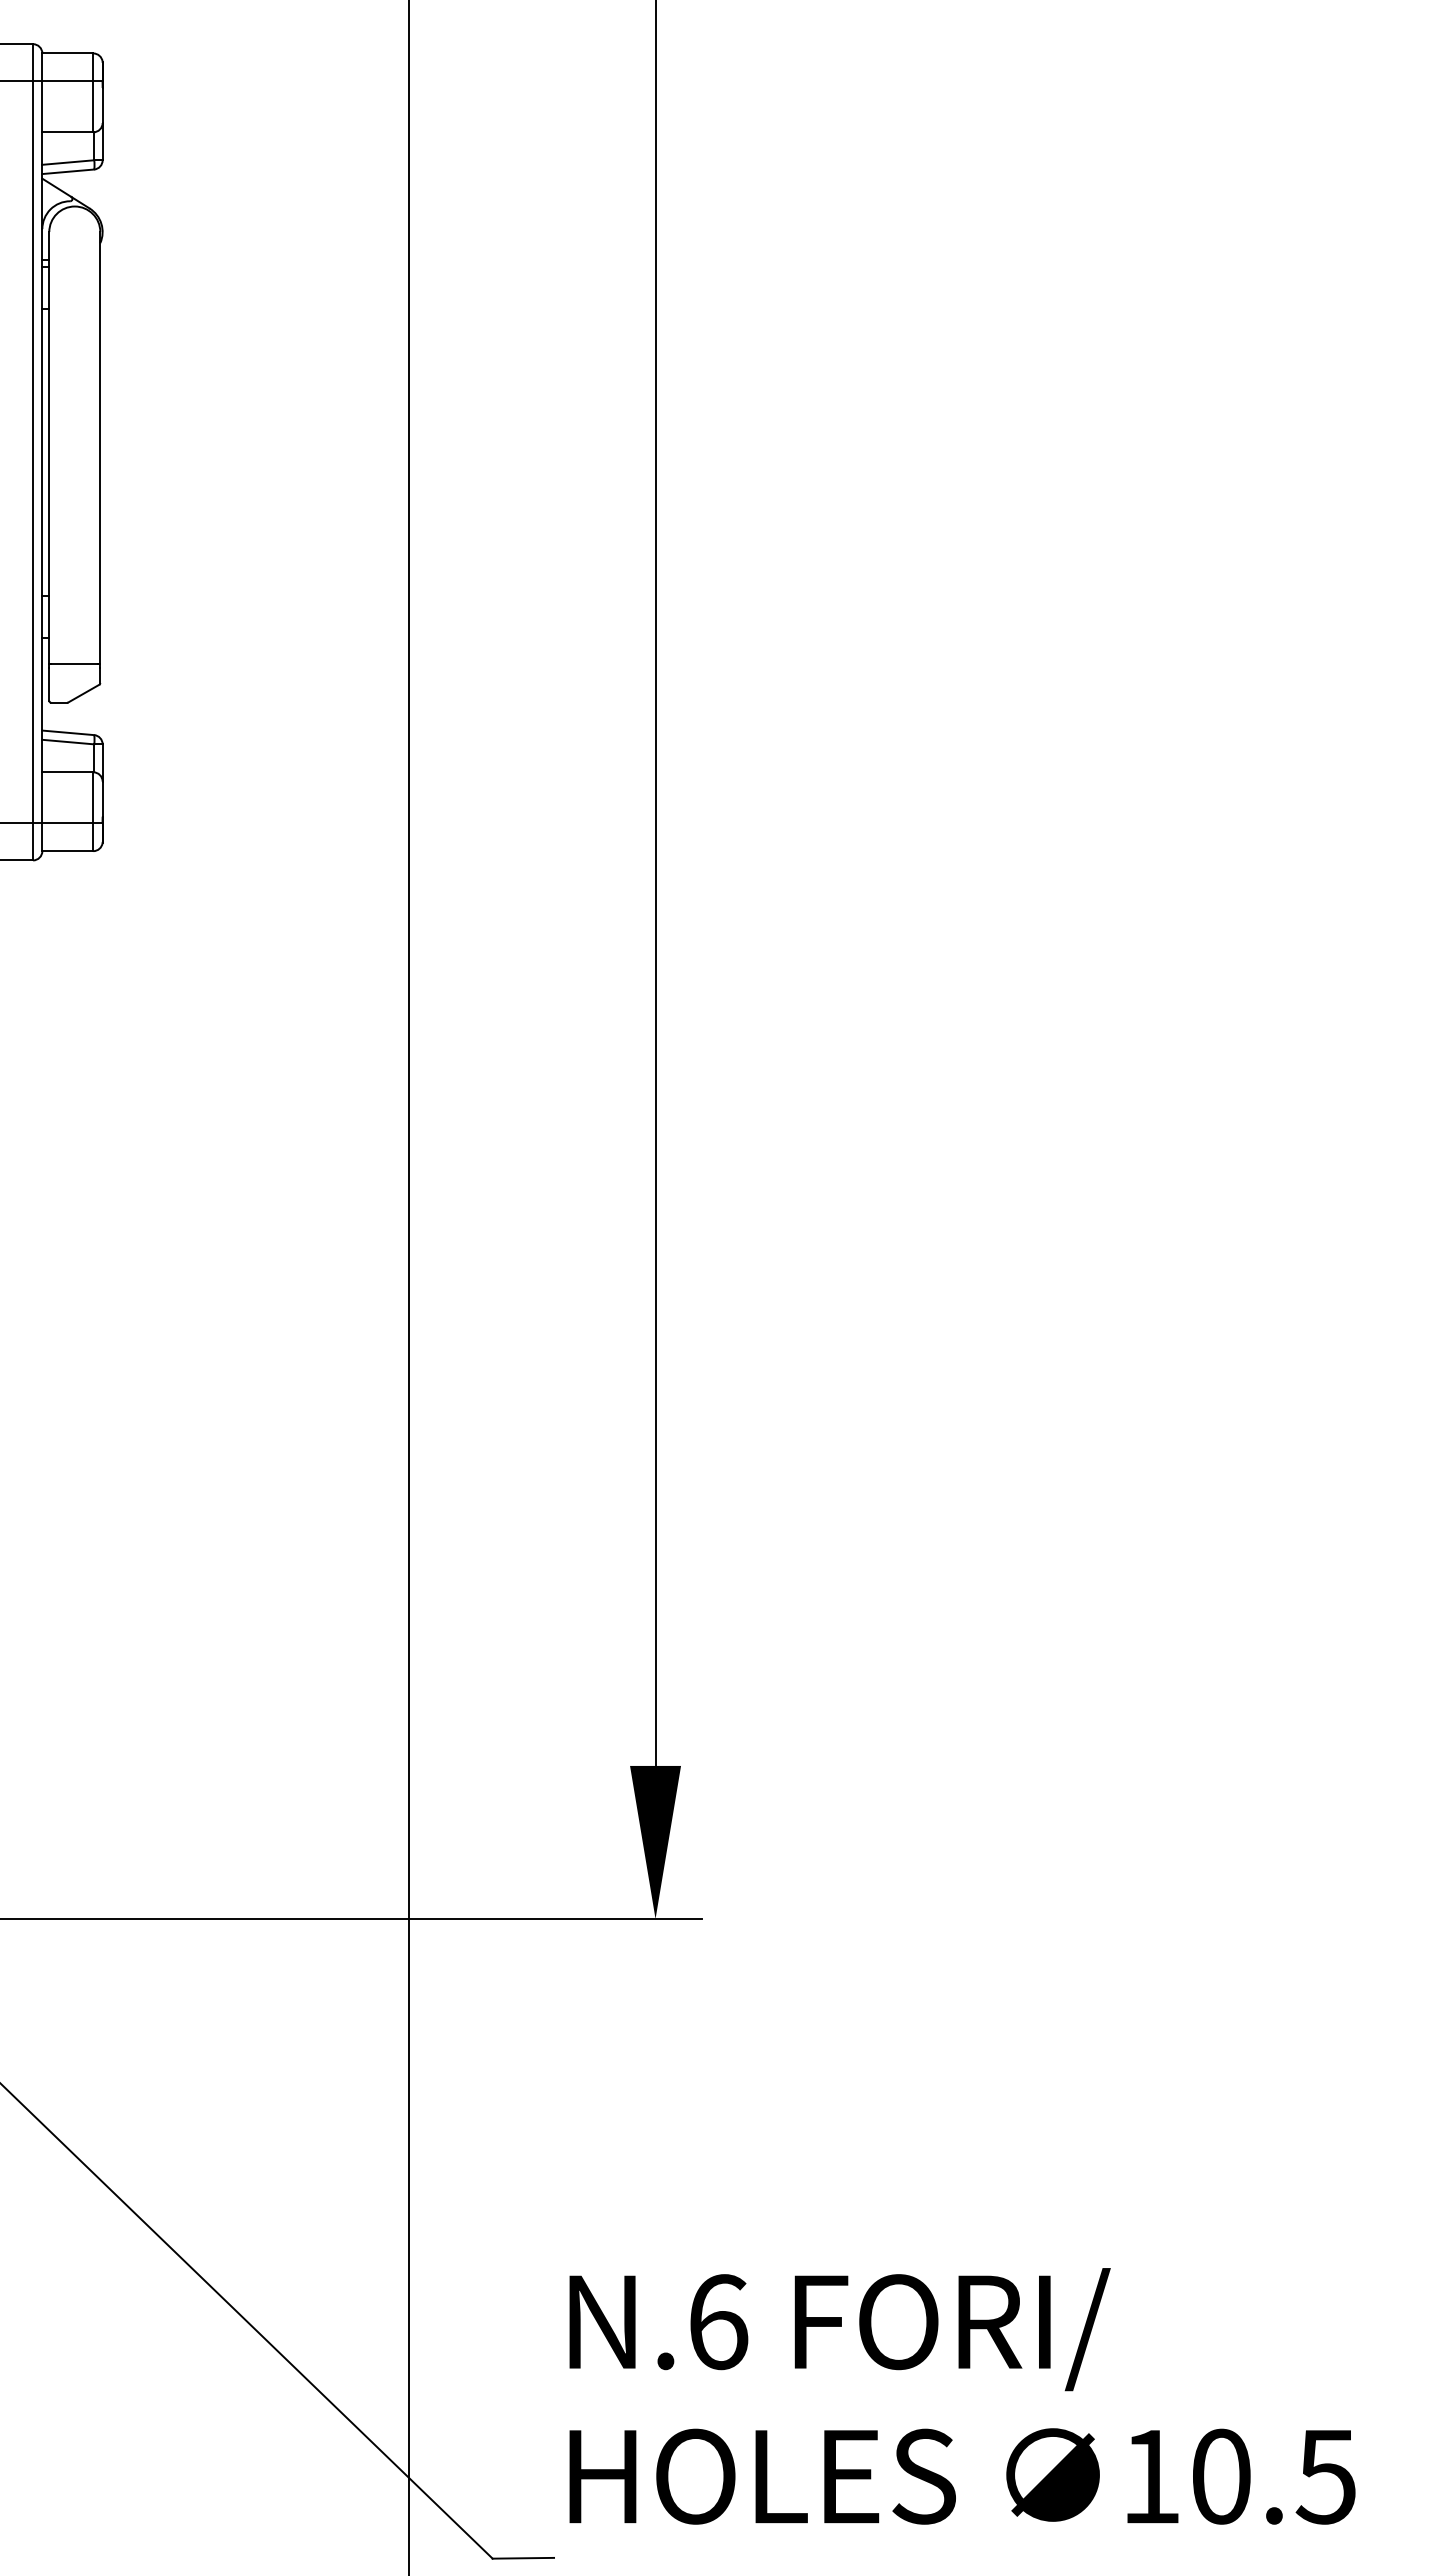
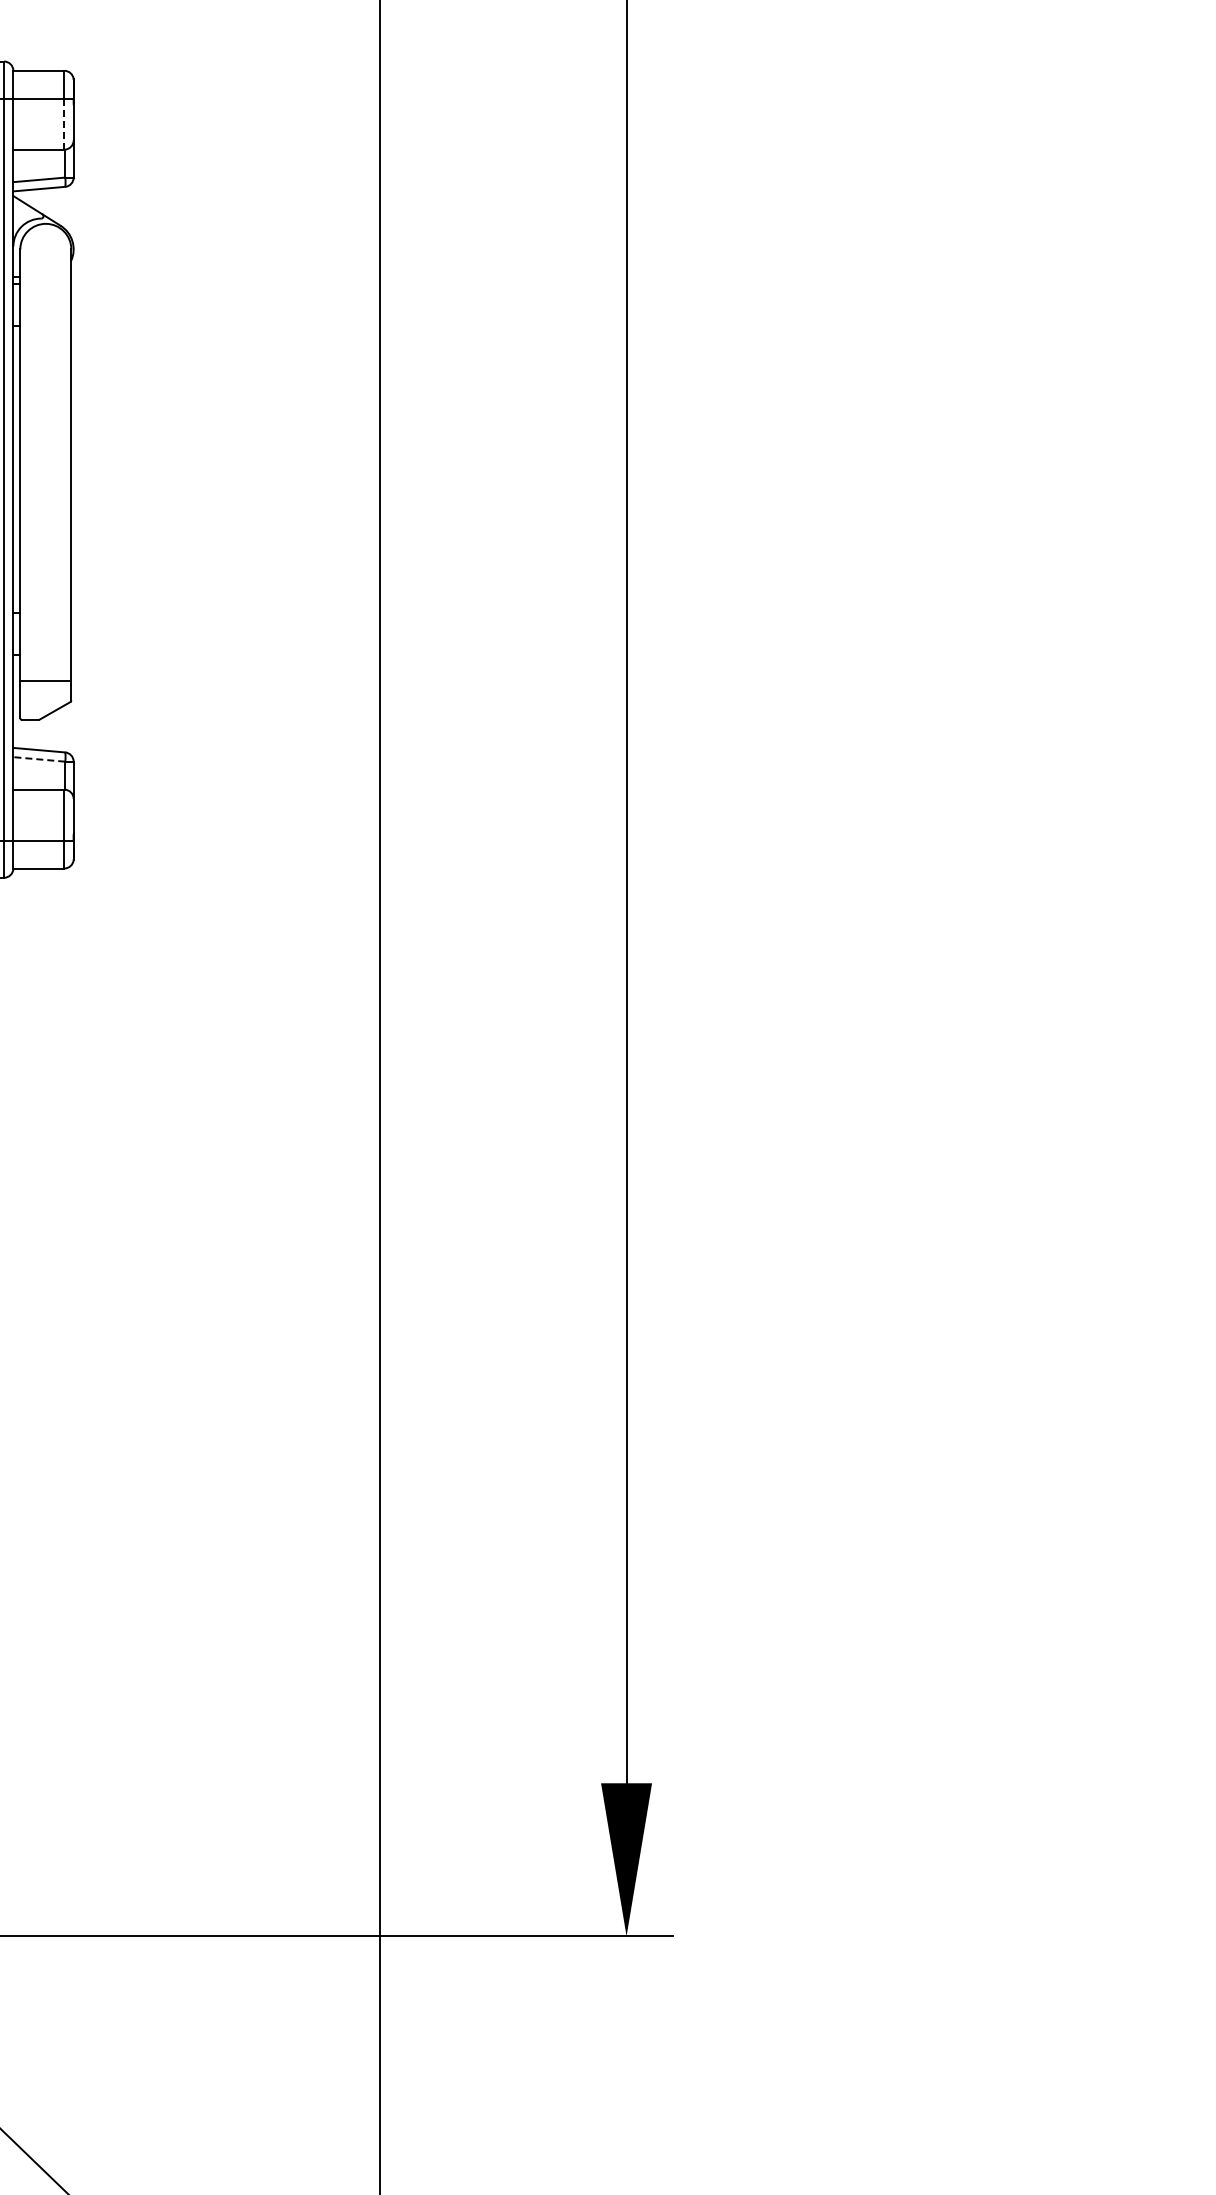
line: (93, 106) -> (64, 123), solid -> dashed
line: (67, 742) -> (38, 759), solid -> dashed

